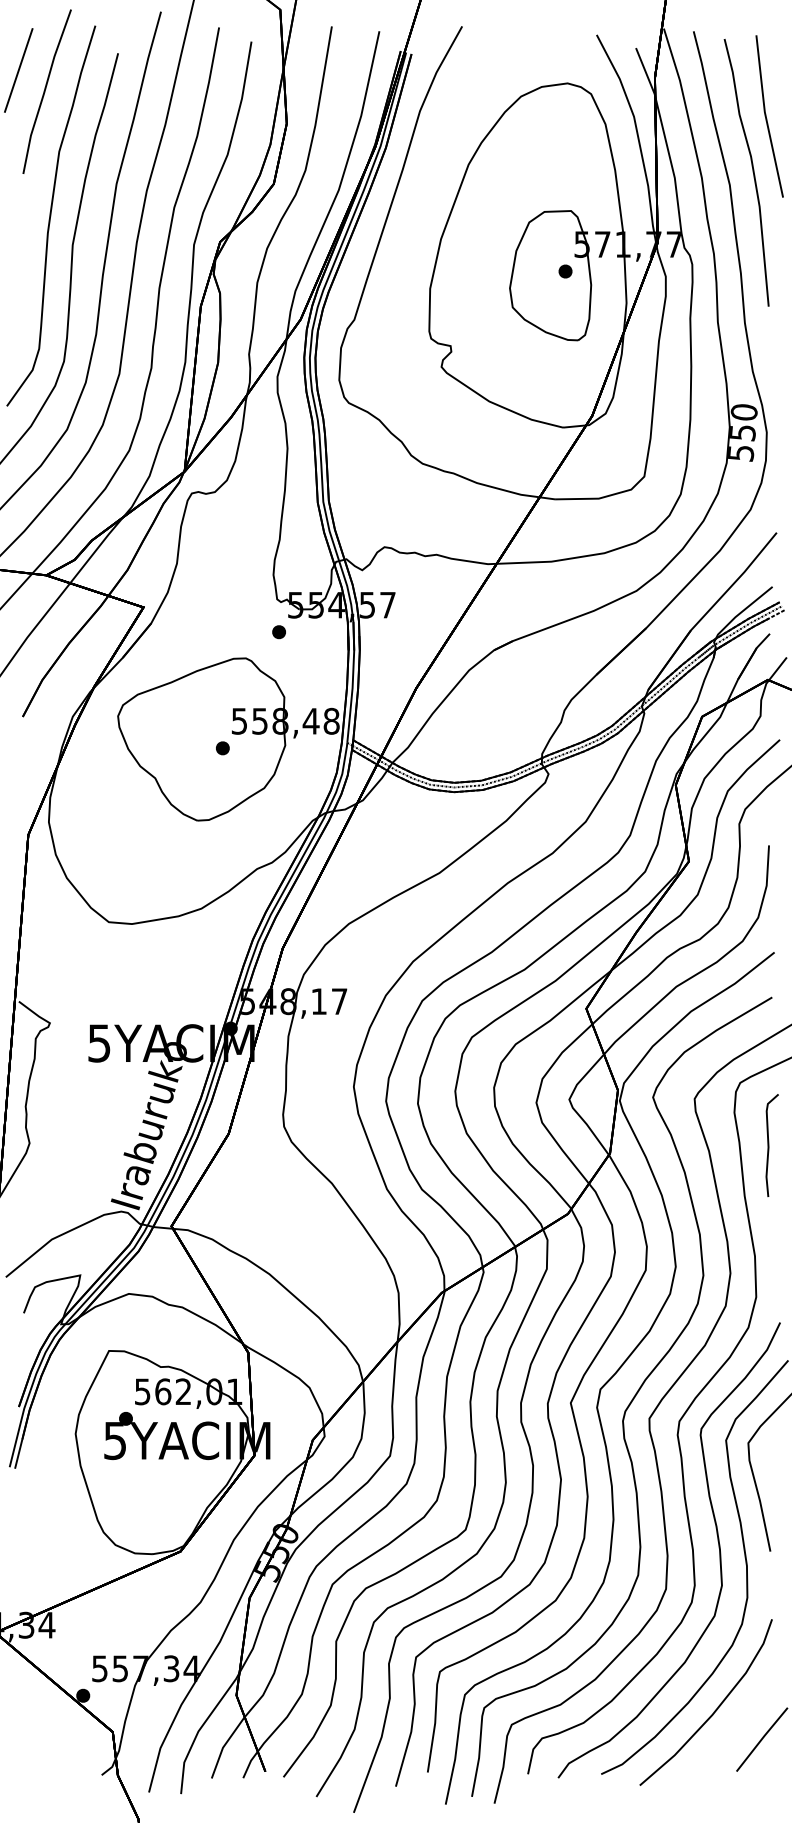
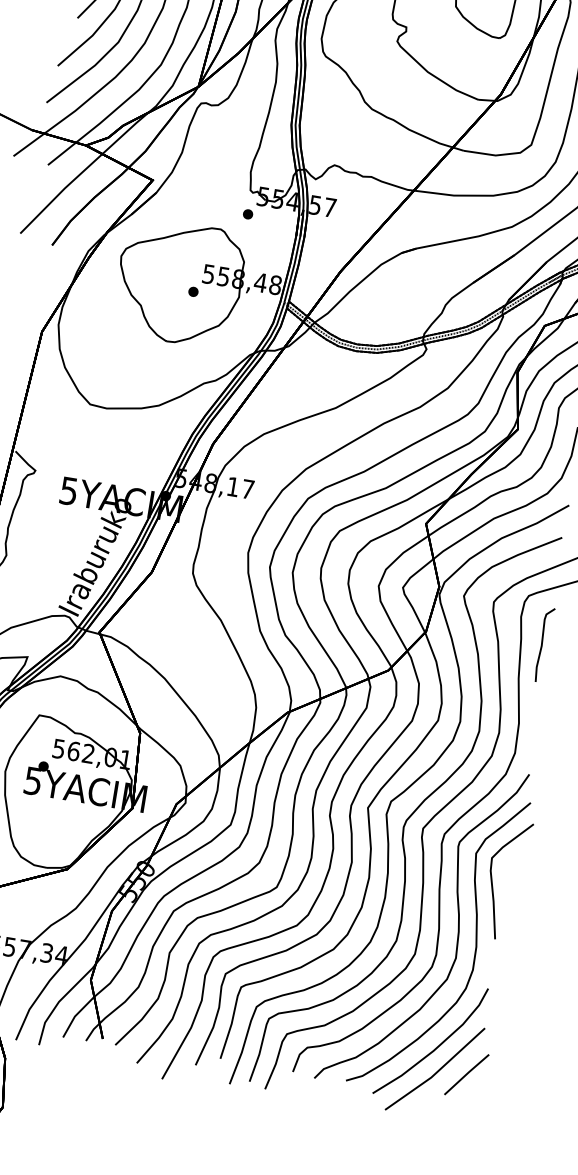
part: (717, 1739) -> (434, 1069), added

